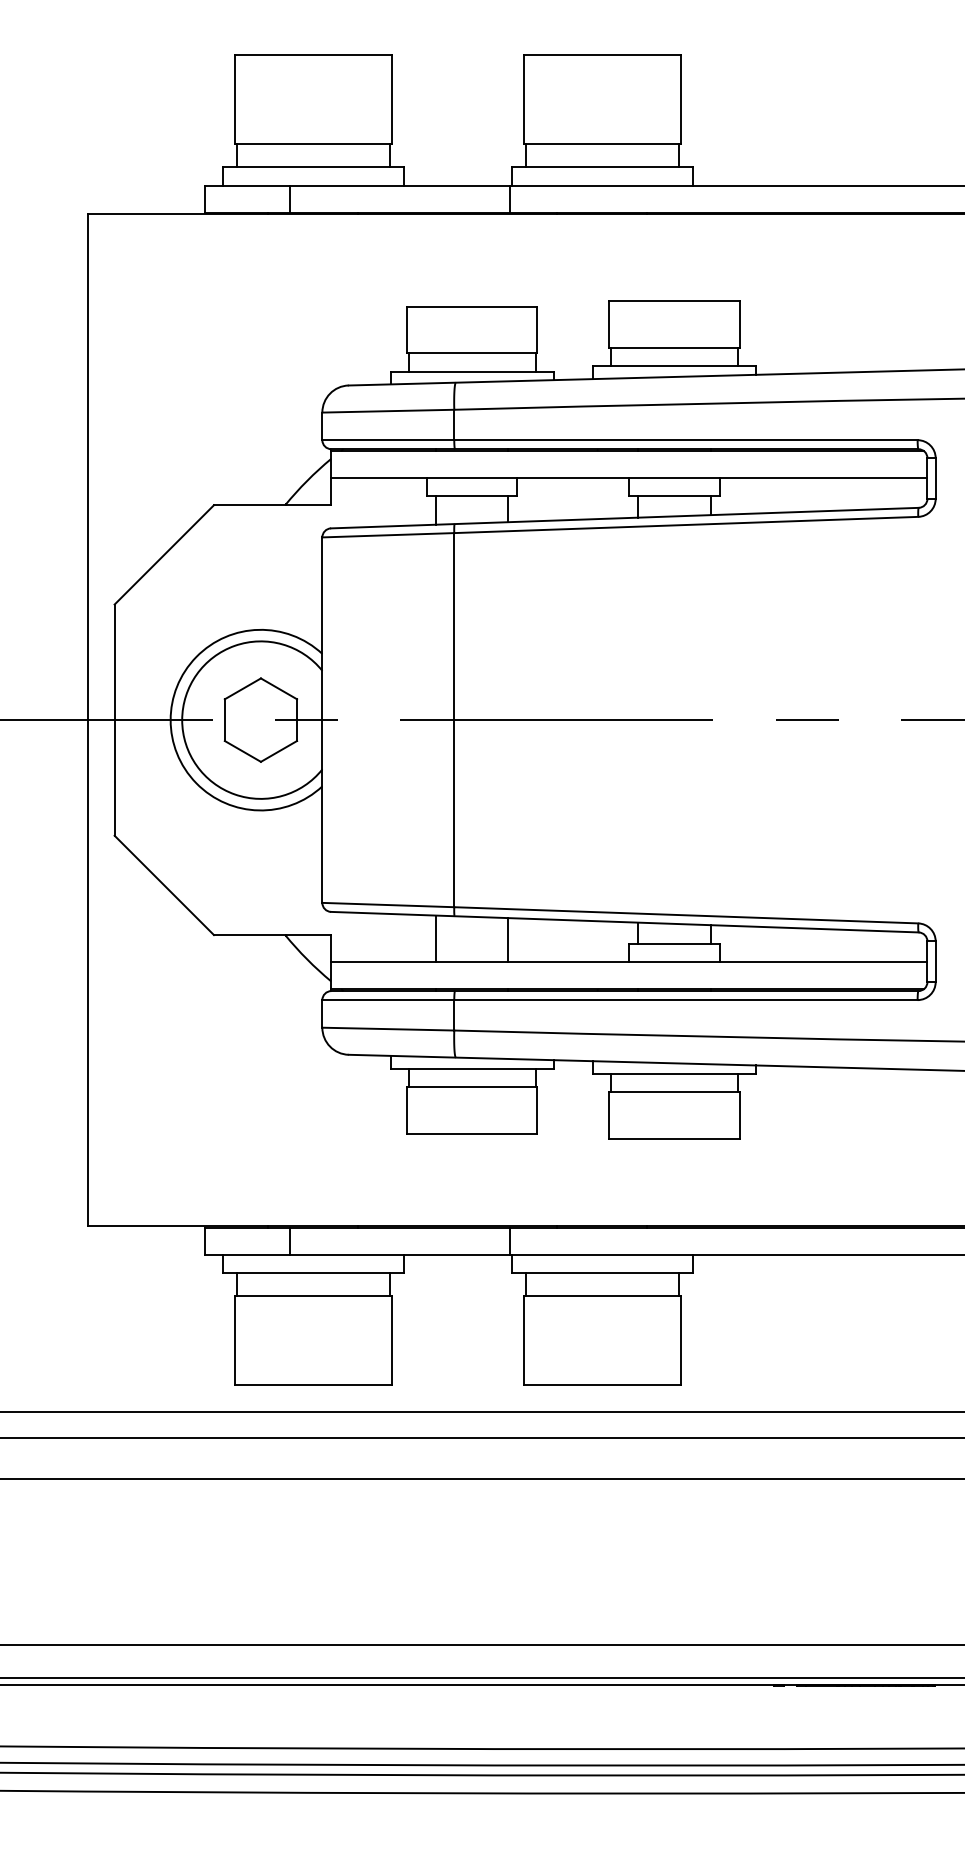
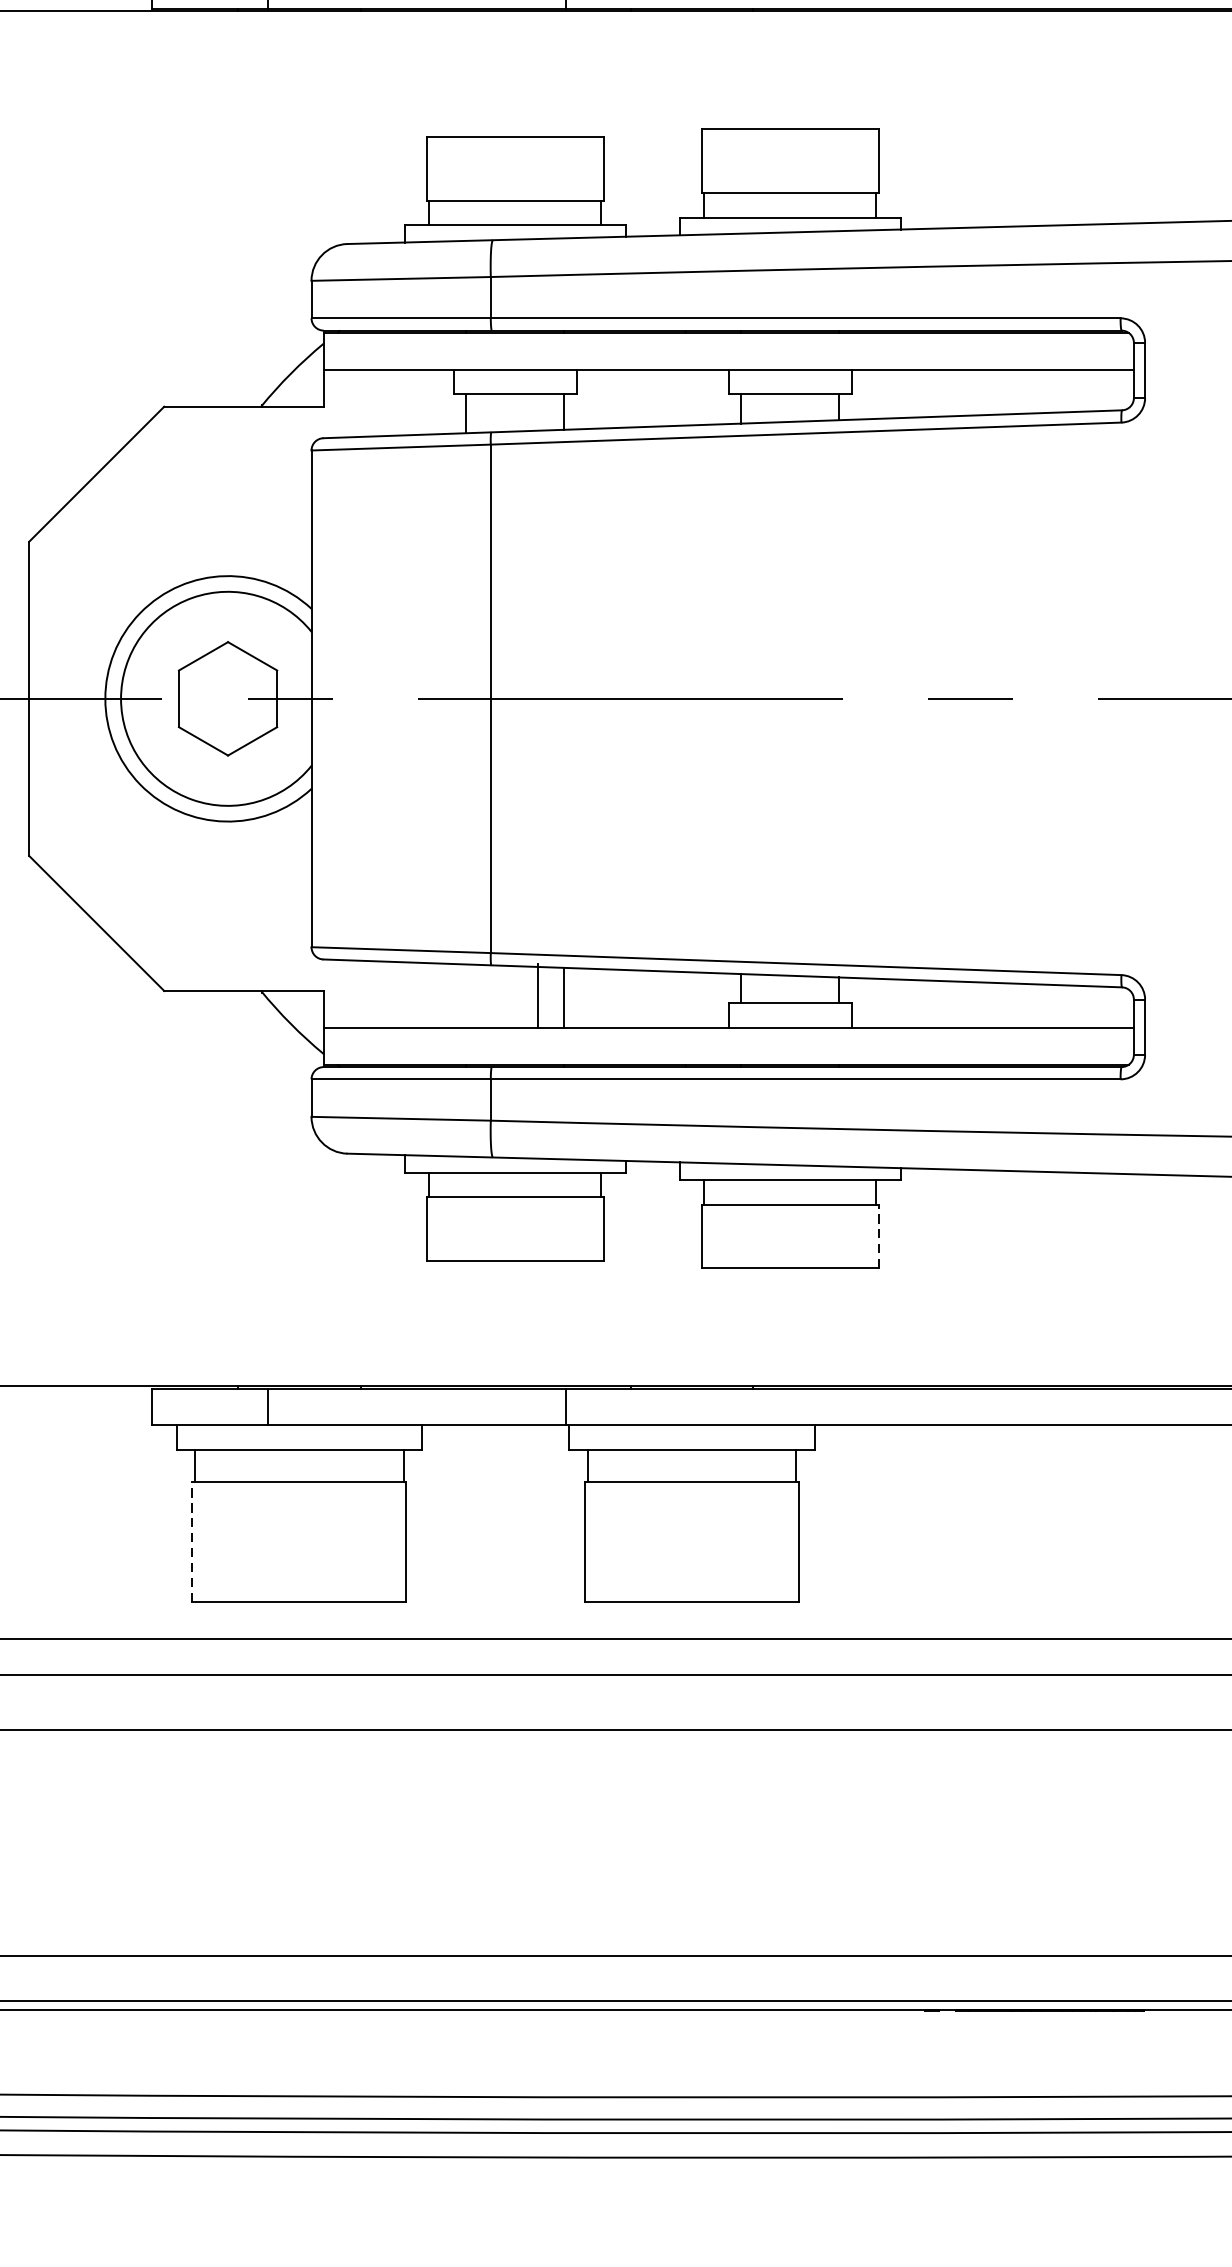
line: (436, 938) -> (538, 995), moved
line: (739, 1115) -> (878, 1236), solid -> dashed
line: (234, 1340) -> (192, 1541), solid -> dashed

